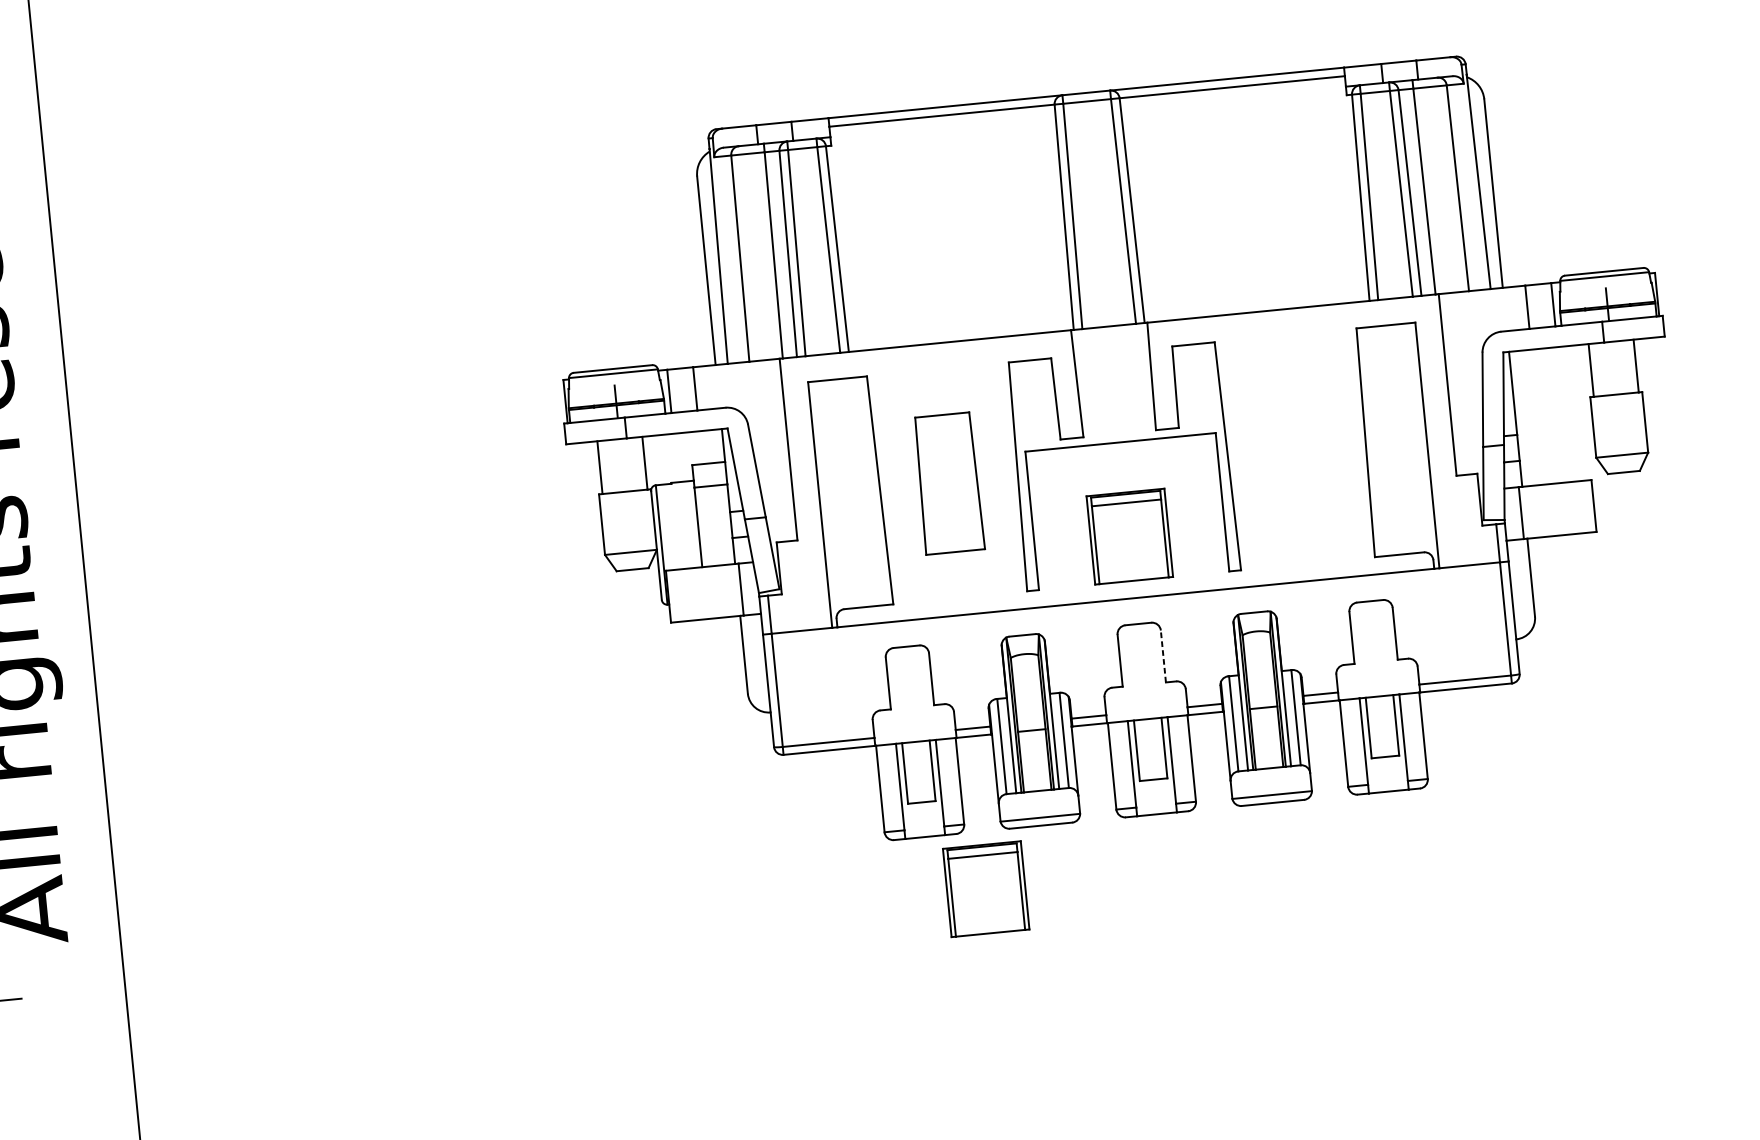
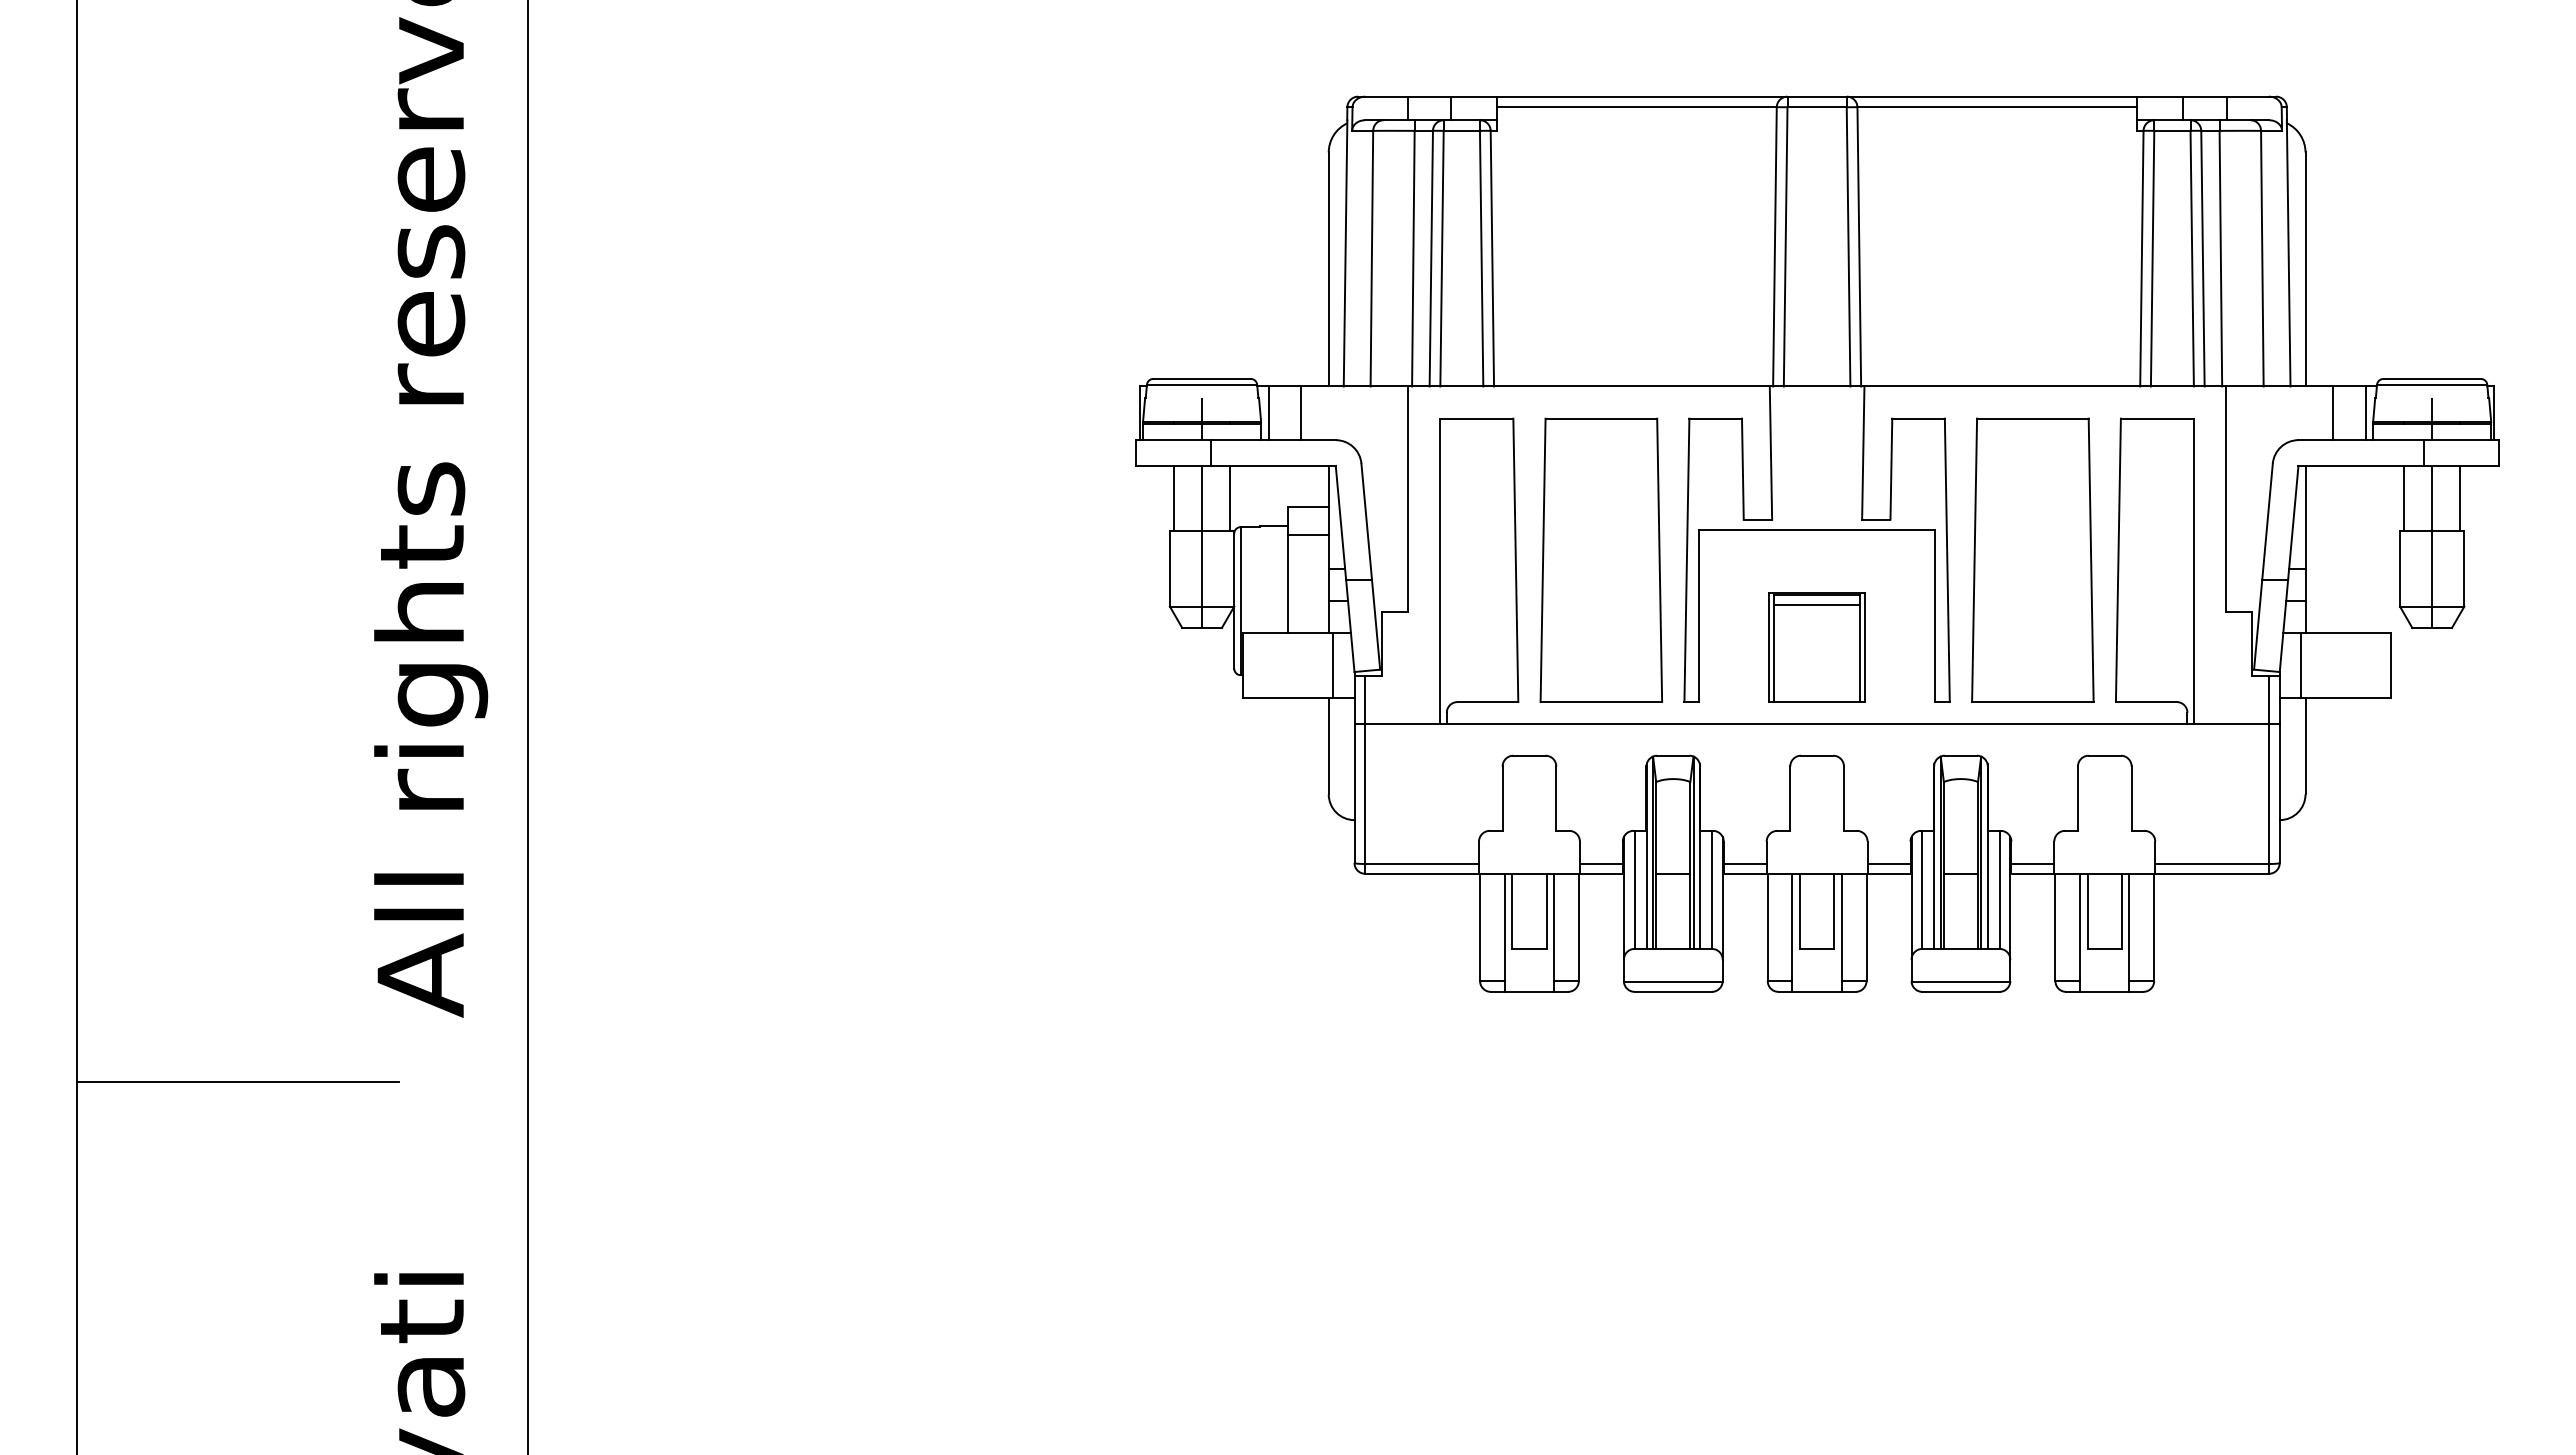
line: (1617, 406) -> (2432, 546), added
part: (1296, 448) -> (2032, 559), added
part: (948, 483) -> (1600, 559), size x1.67
line: (626, 503) -> (1202, 546), added
line: (1163, 656) -> (1843, 798), dashed -> solid
part: (985, 889) -> (1597, 1063), removed

